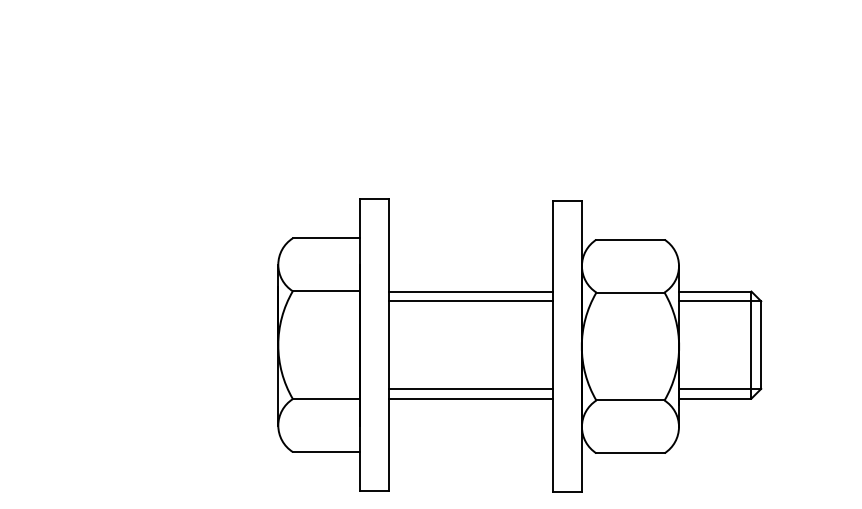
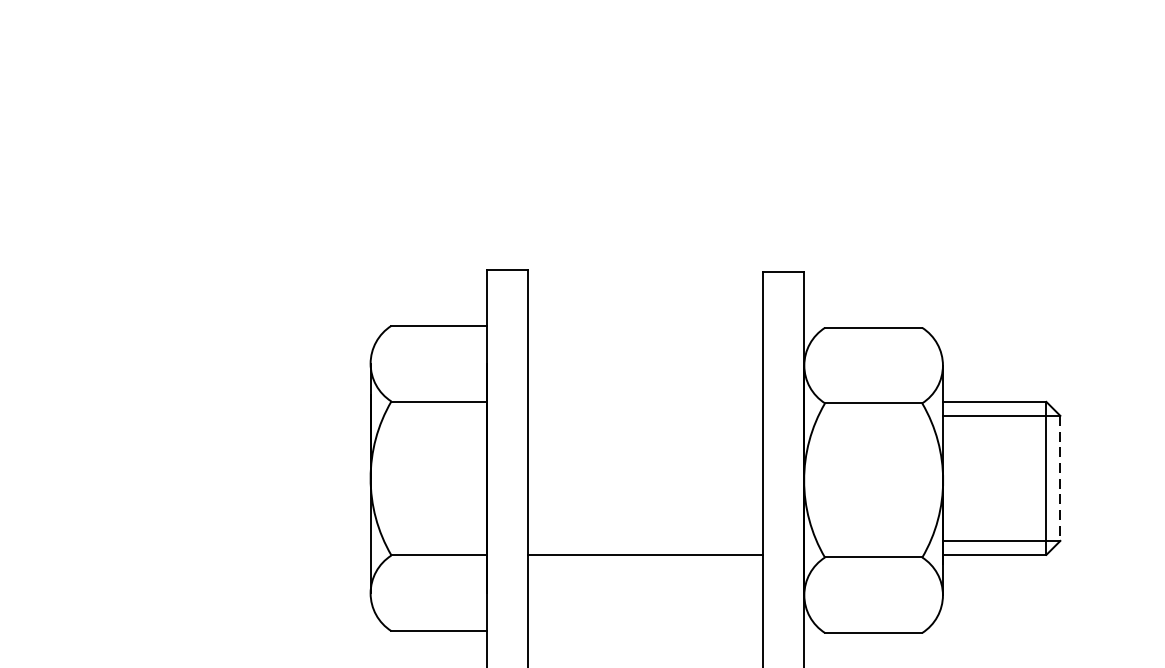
line: (470, 291) -> (645, 401), removed
line: (470, 301) -> (645, 416), removed
line: (761, 345) -> (1060, 478), solid -> dashed
line: (470, 388) -> (645, 540), removed

